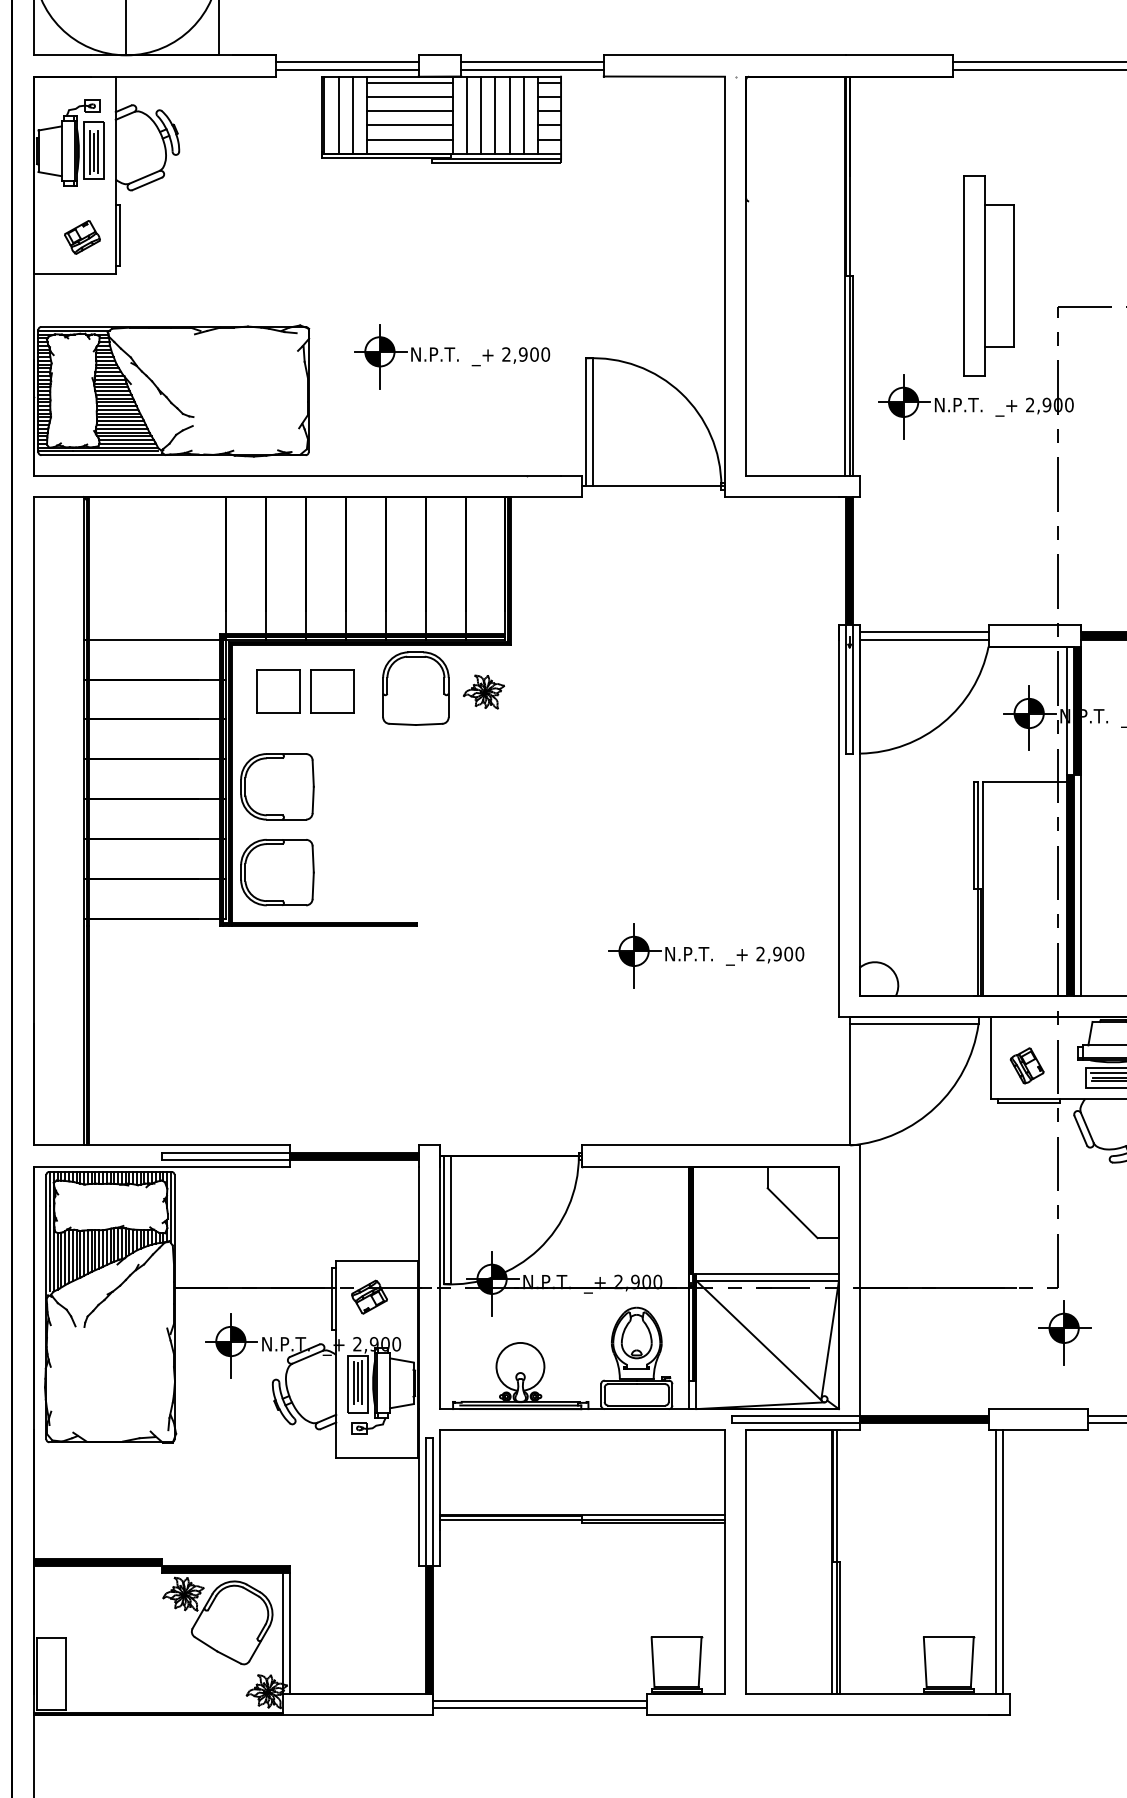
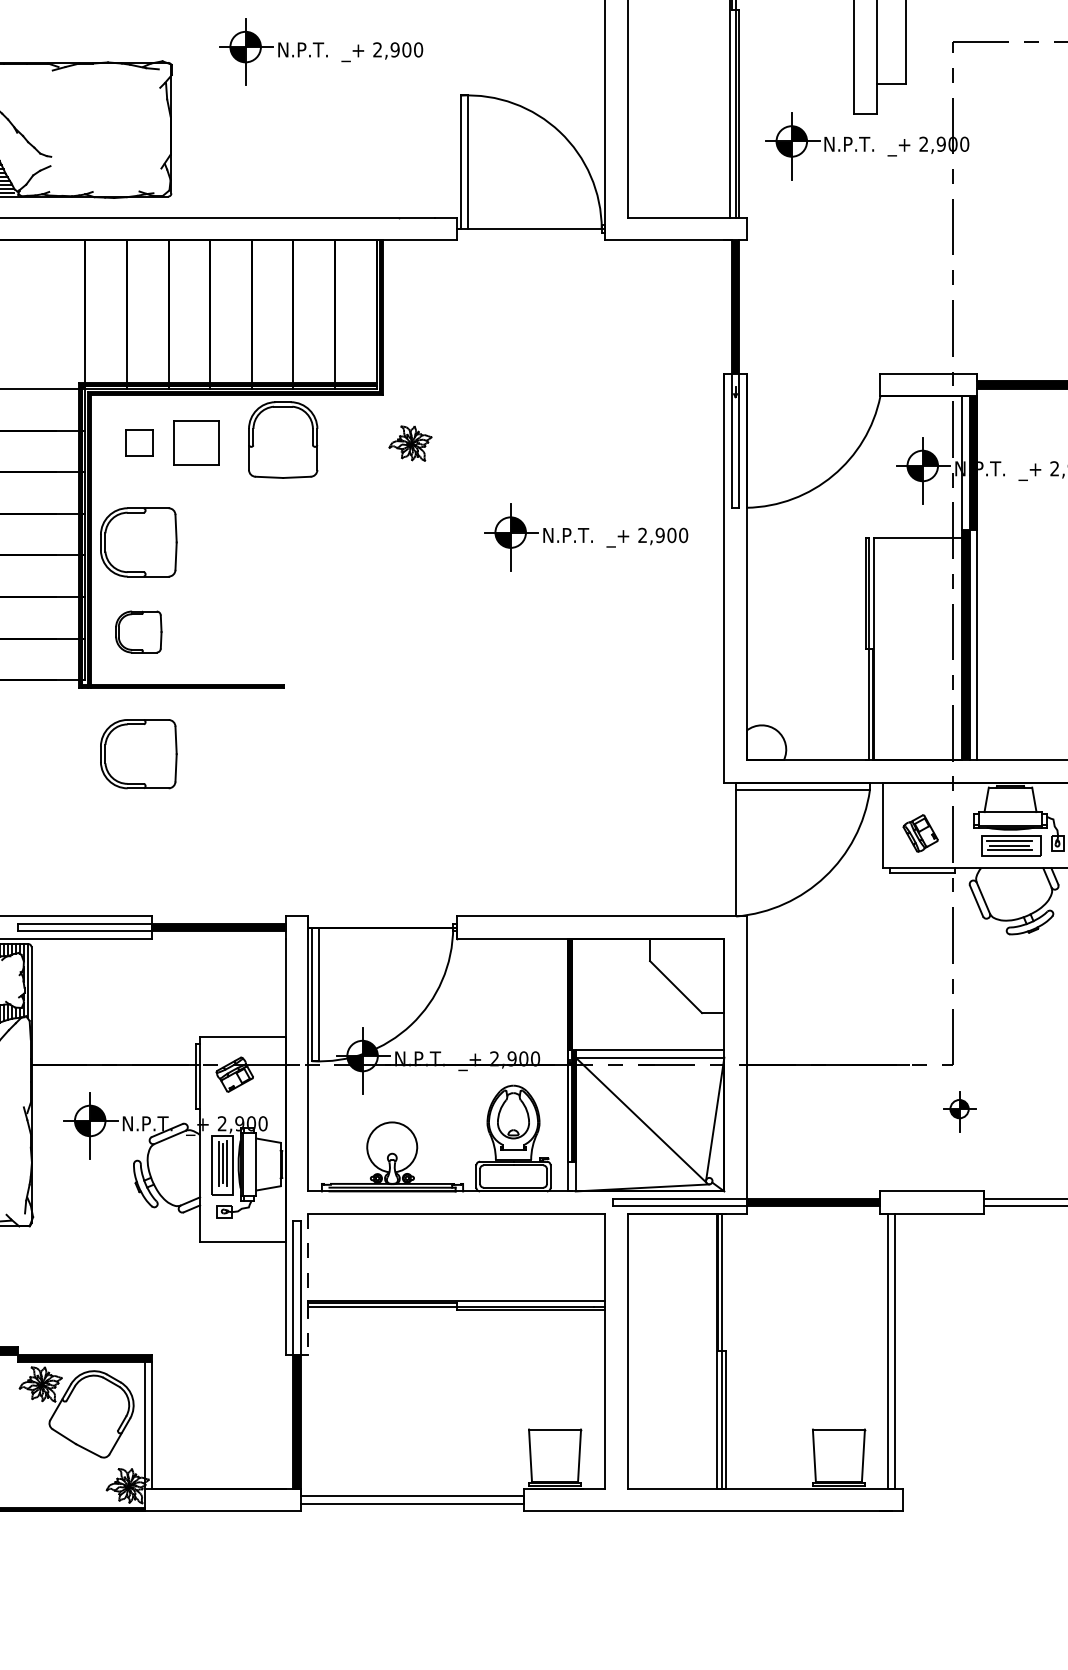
part: (452, 356) -> (321, 51), moved
line: (924, 632) -> (813, 381), removed
line: (924, 639) -> (813, 388), removed
part: (278, 691) -> (139, 443), size x0.6
part: (484, 691) -> (411, 443), moved
part: (277, 872) -> (138, 631), size x0.6
part: (706, 955) -> (586, 536), moved
part: (277, 989) -> (138, 753), added
part: (1064, 1332) -> (959, 1111), size x0.6
line: (439, 1498) -> (307, 1284), solid -> dashed

